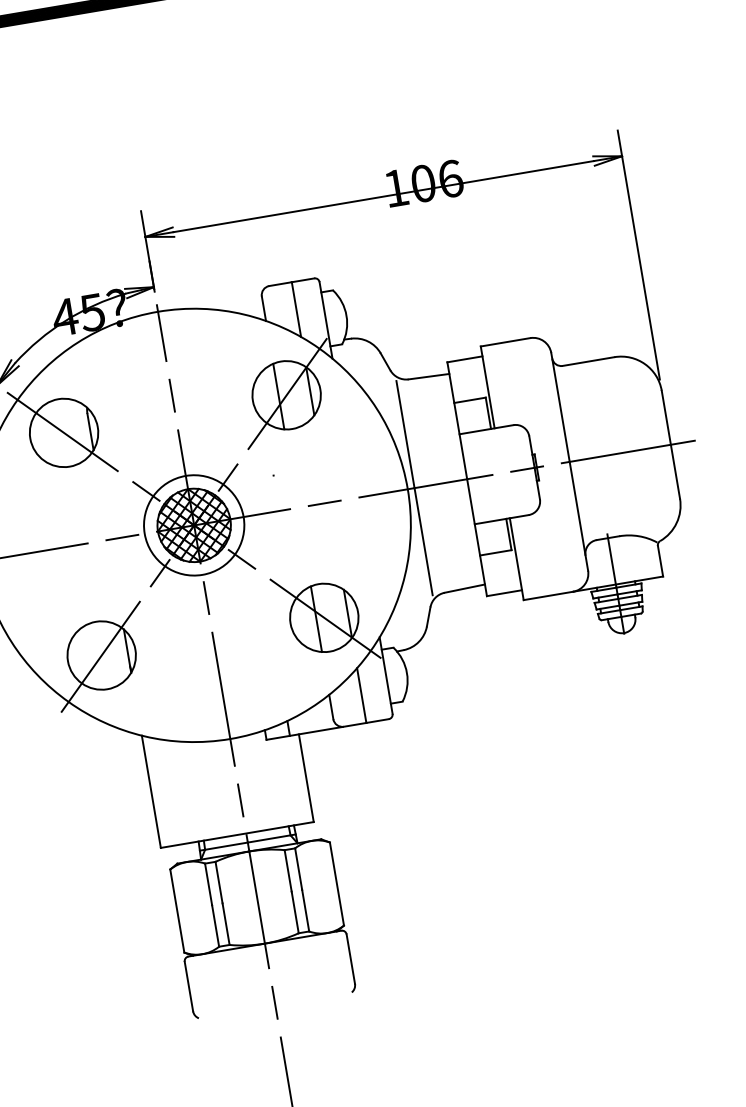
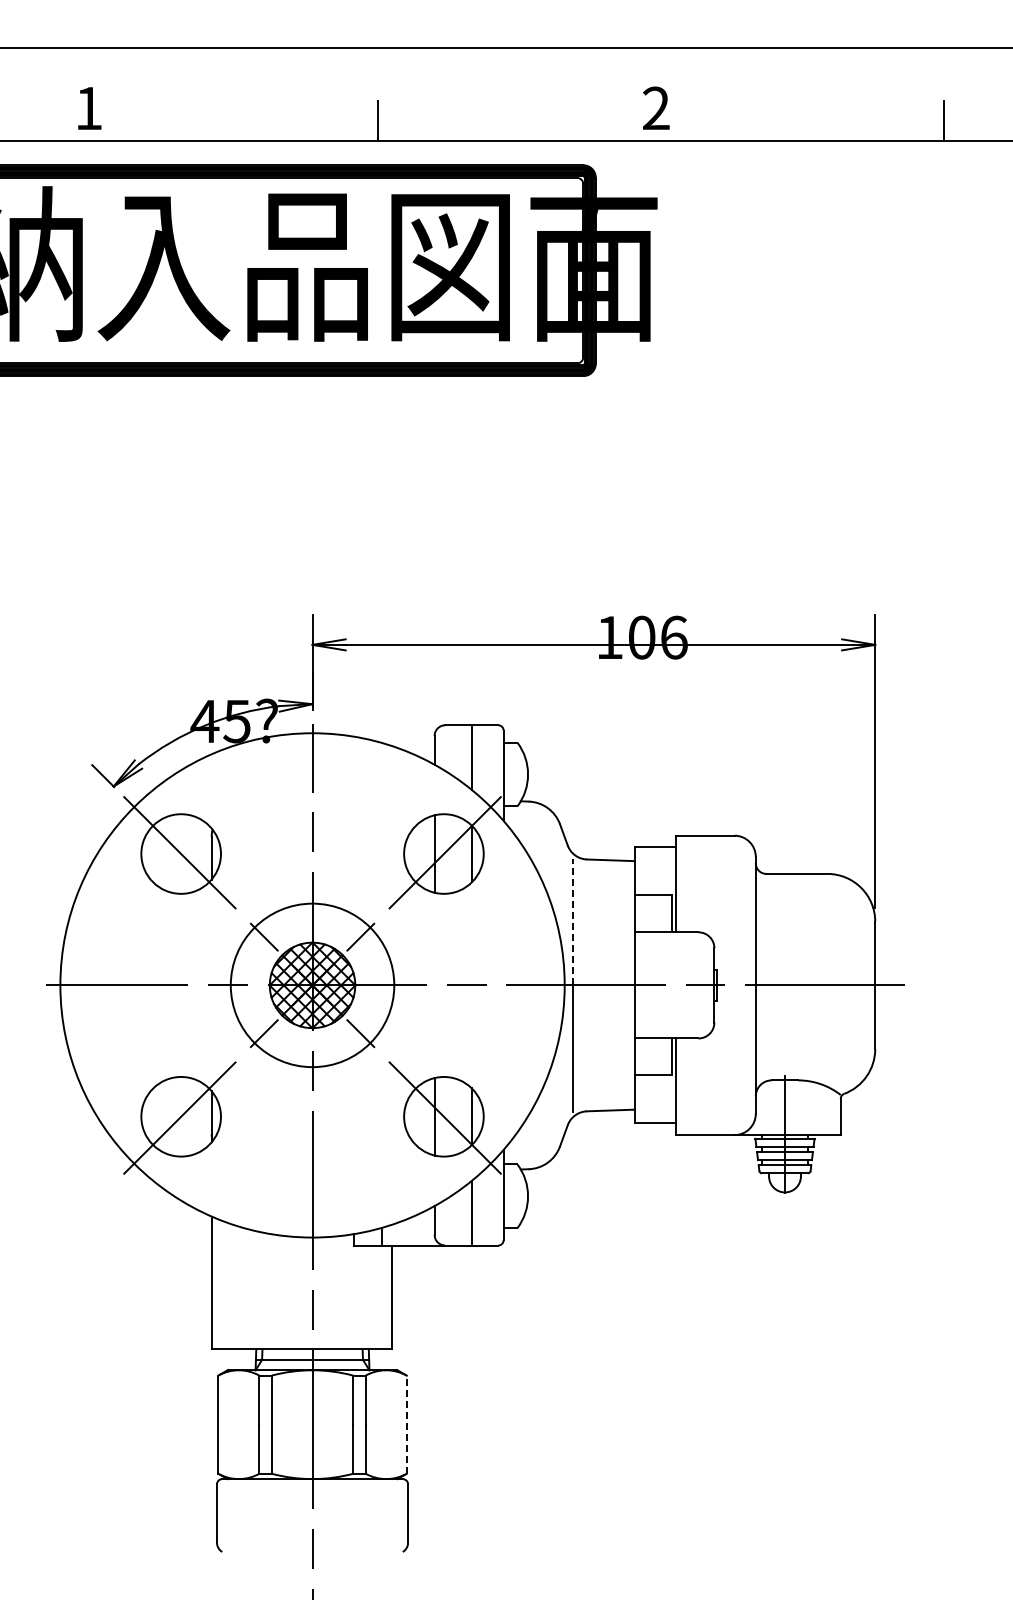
line: (405, 434) -> (572, 921), solid -> dashed
circle: (194, 525) -> (312, 985), size x1.4
line: (336, 883) -> (406, 1424), solid -> dashed

